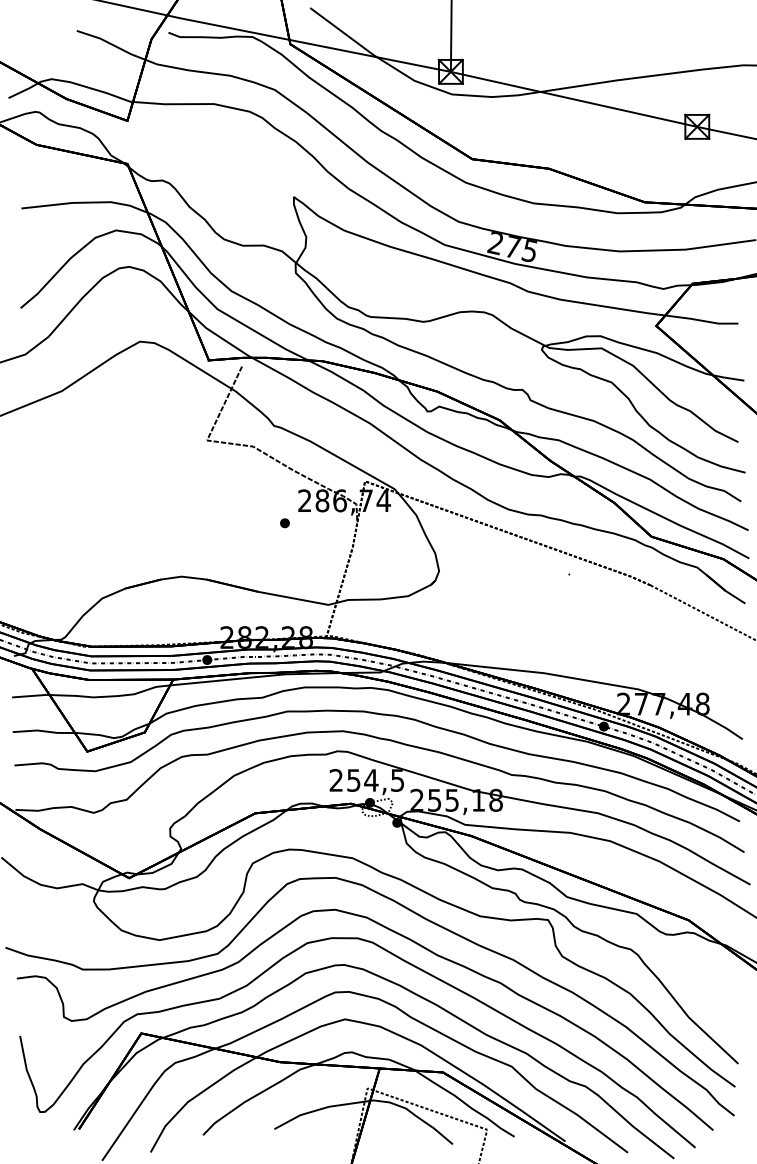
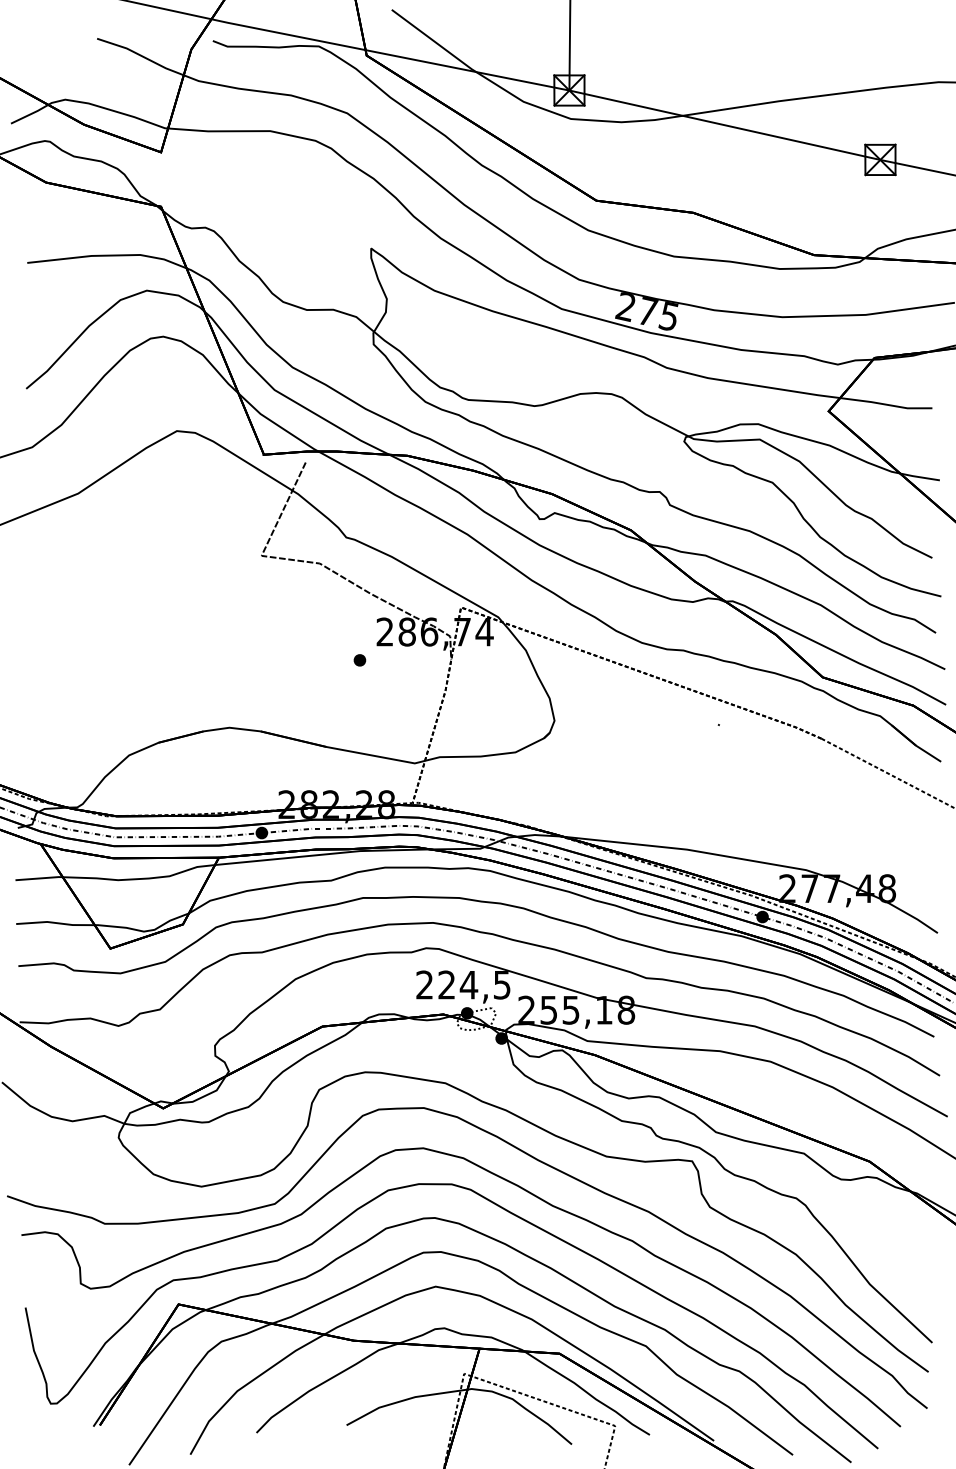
text: (353, 780) -> (446, 984), 254,5 -> 224,5

